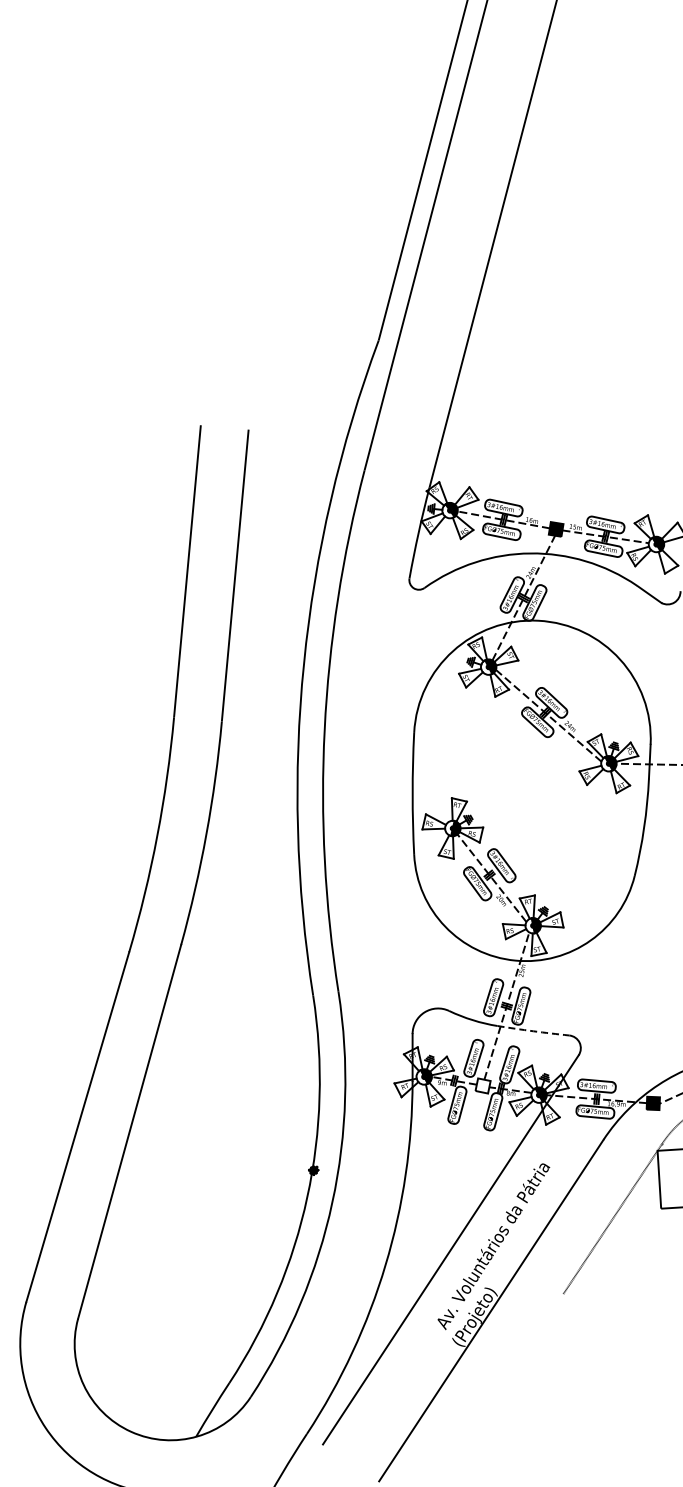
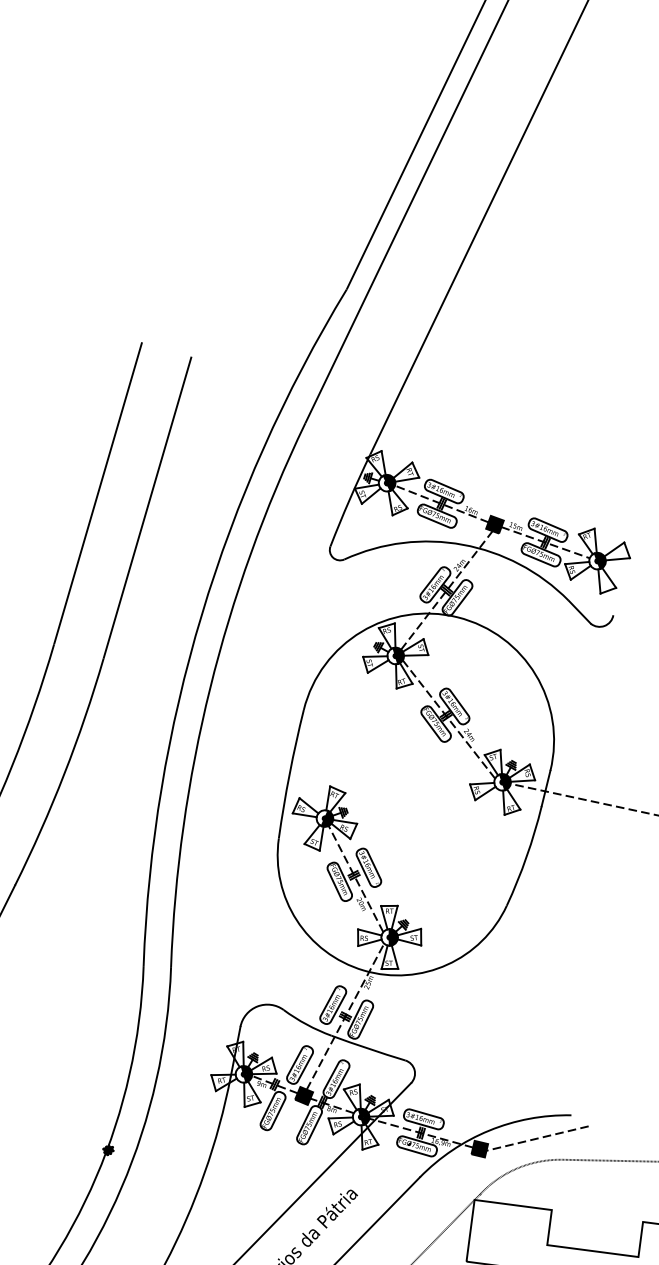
arc: (533, 1031) -> (368, 1048), dashed -> solid
fill: (482, 1085) -> (303, 1095), added

